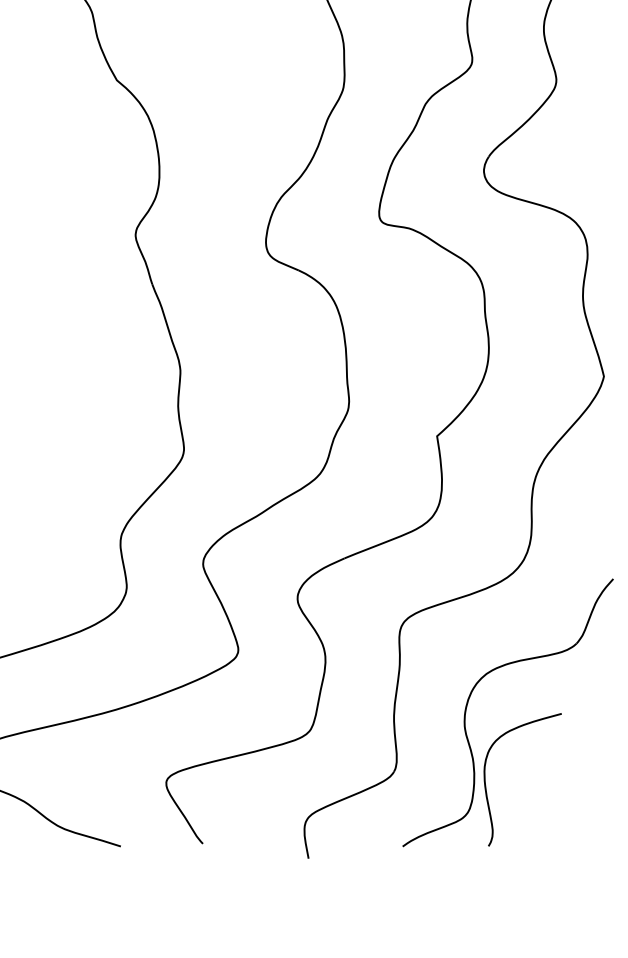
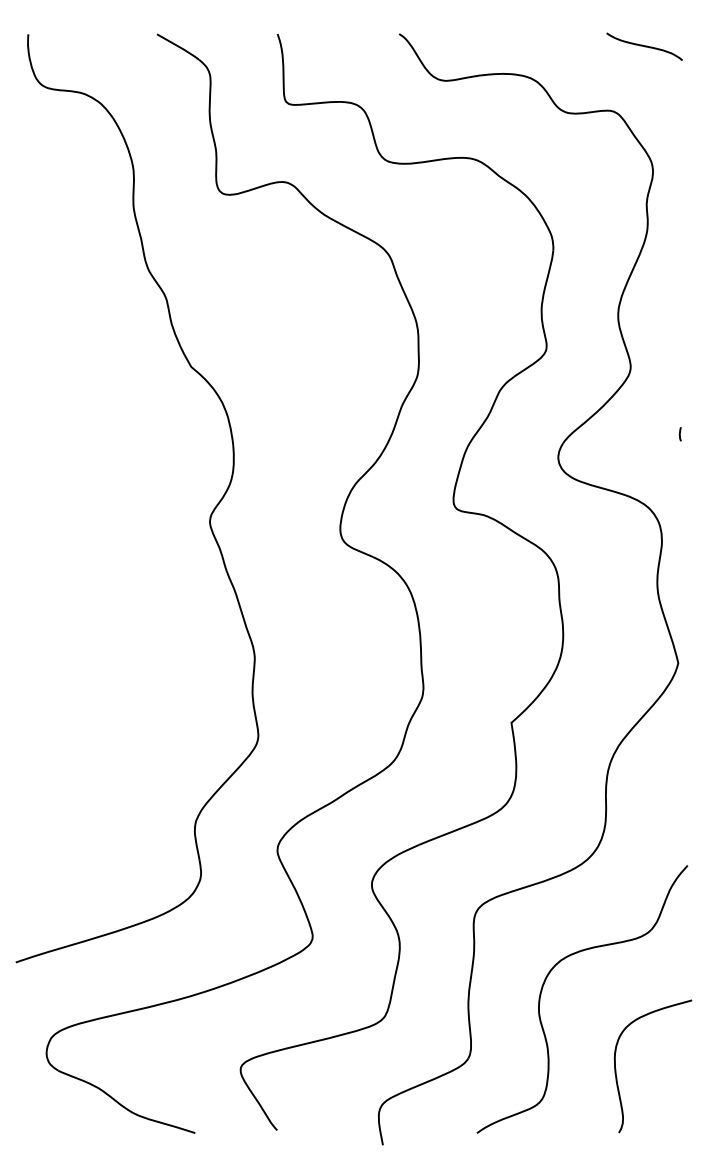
line: (605, 147) -> (679, 434), added
curve: (486, 781) -> (616, 1068), moved

